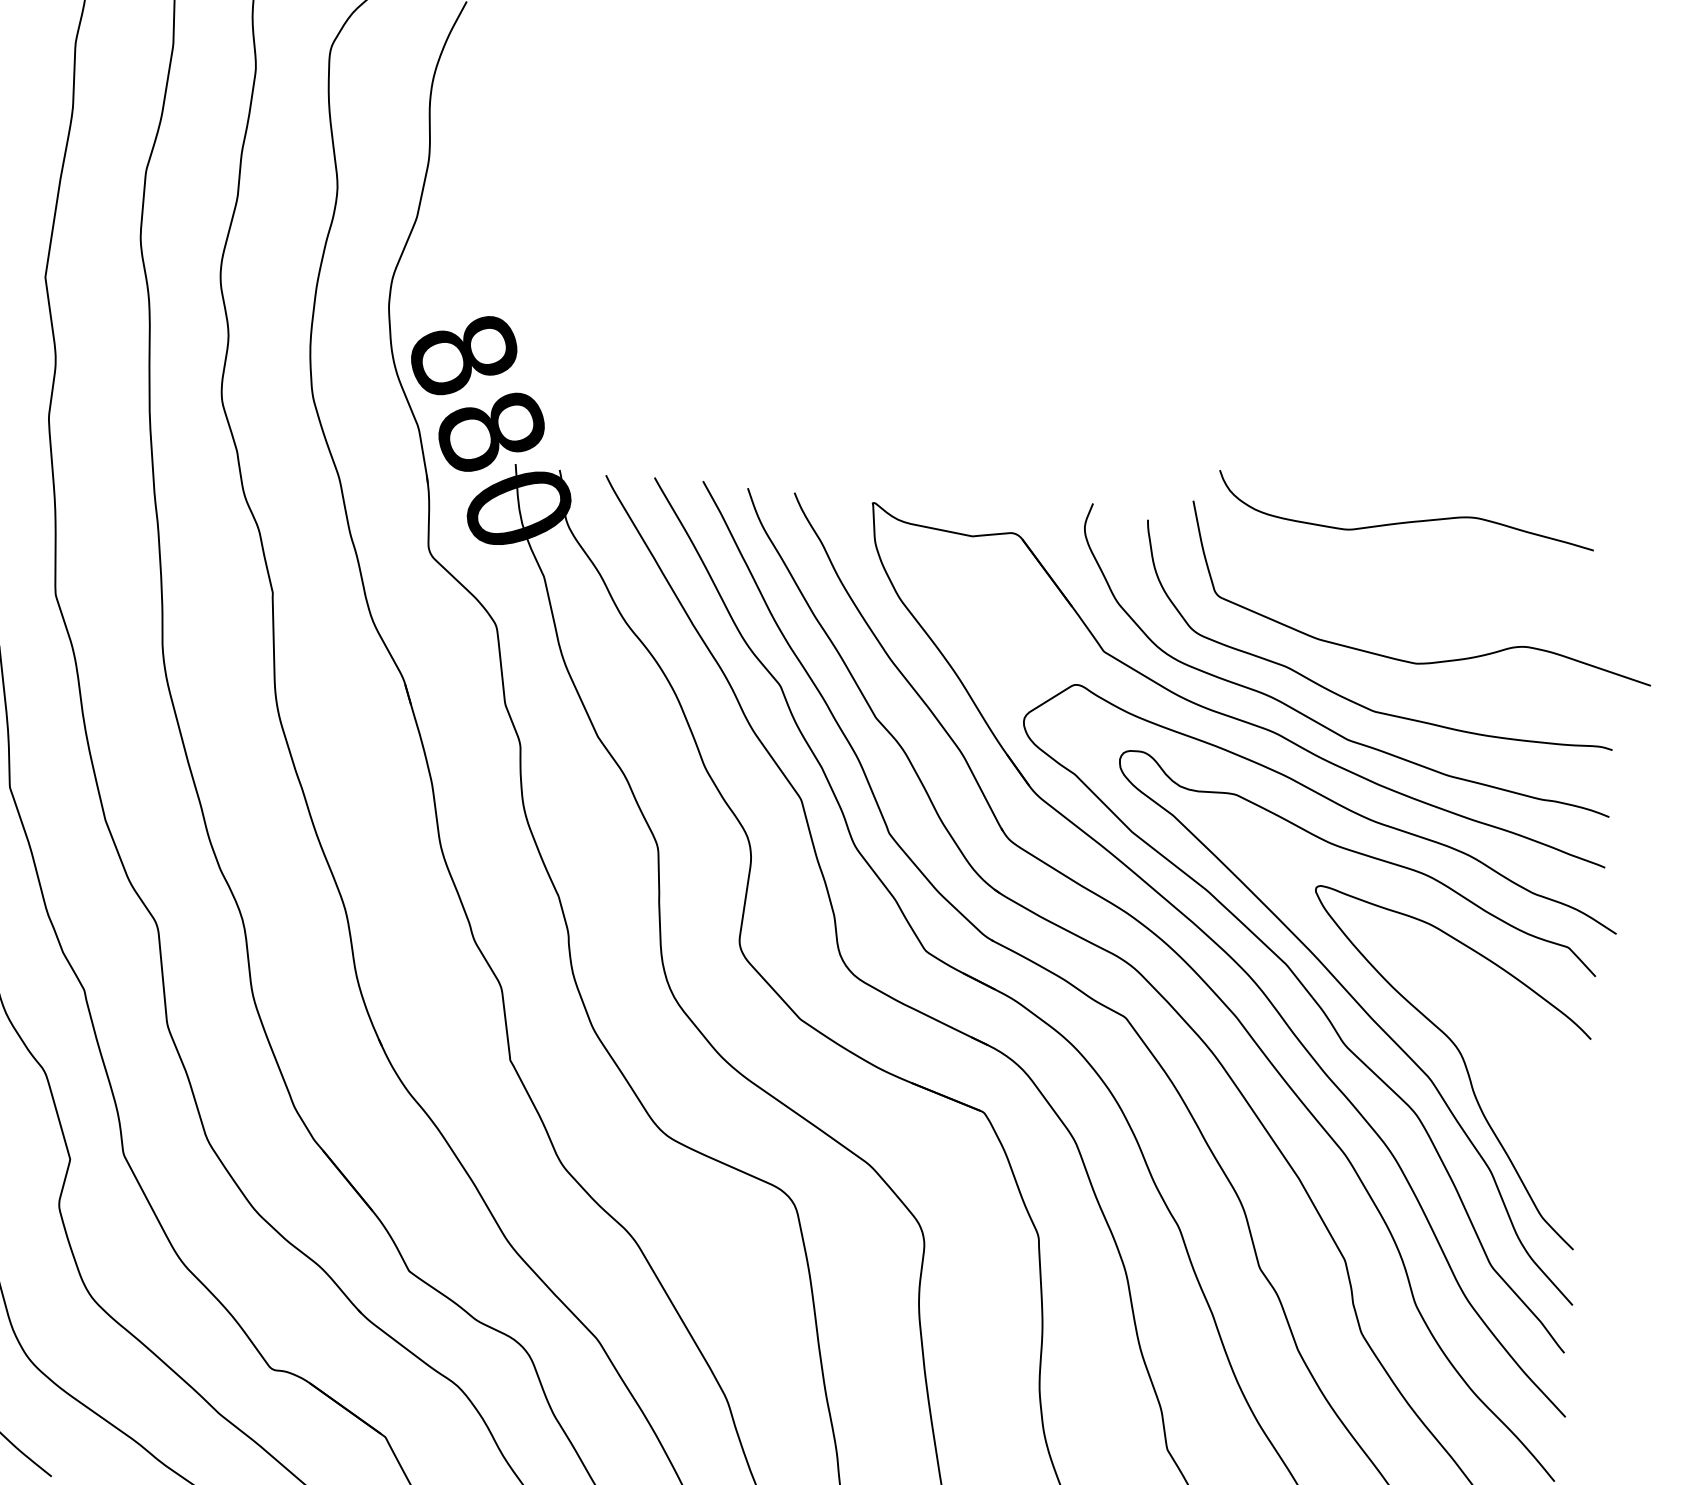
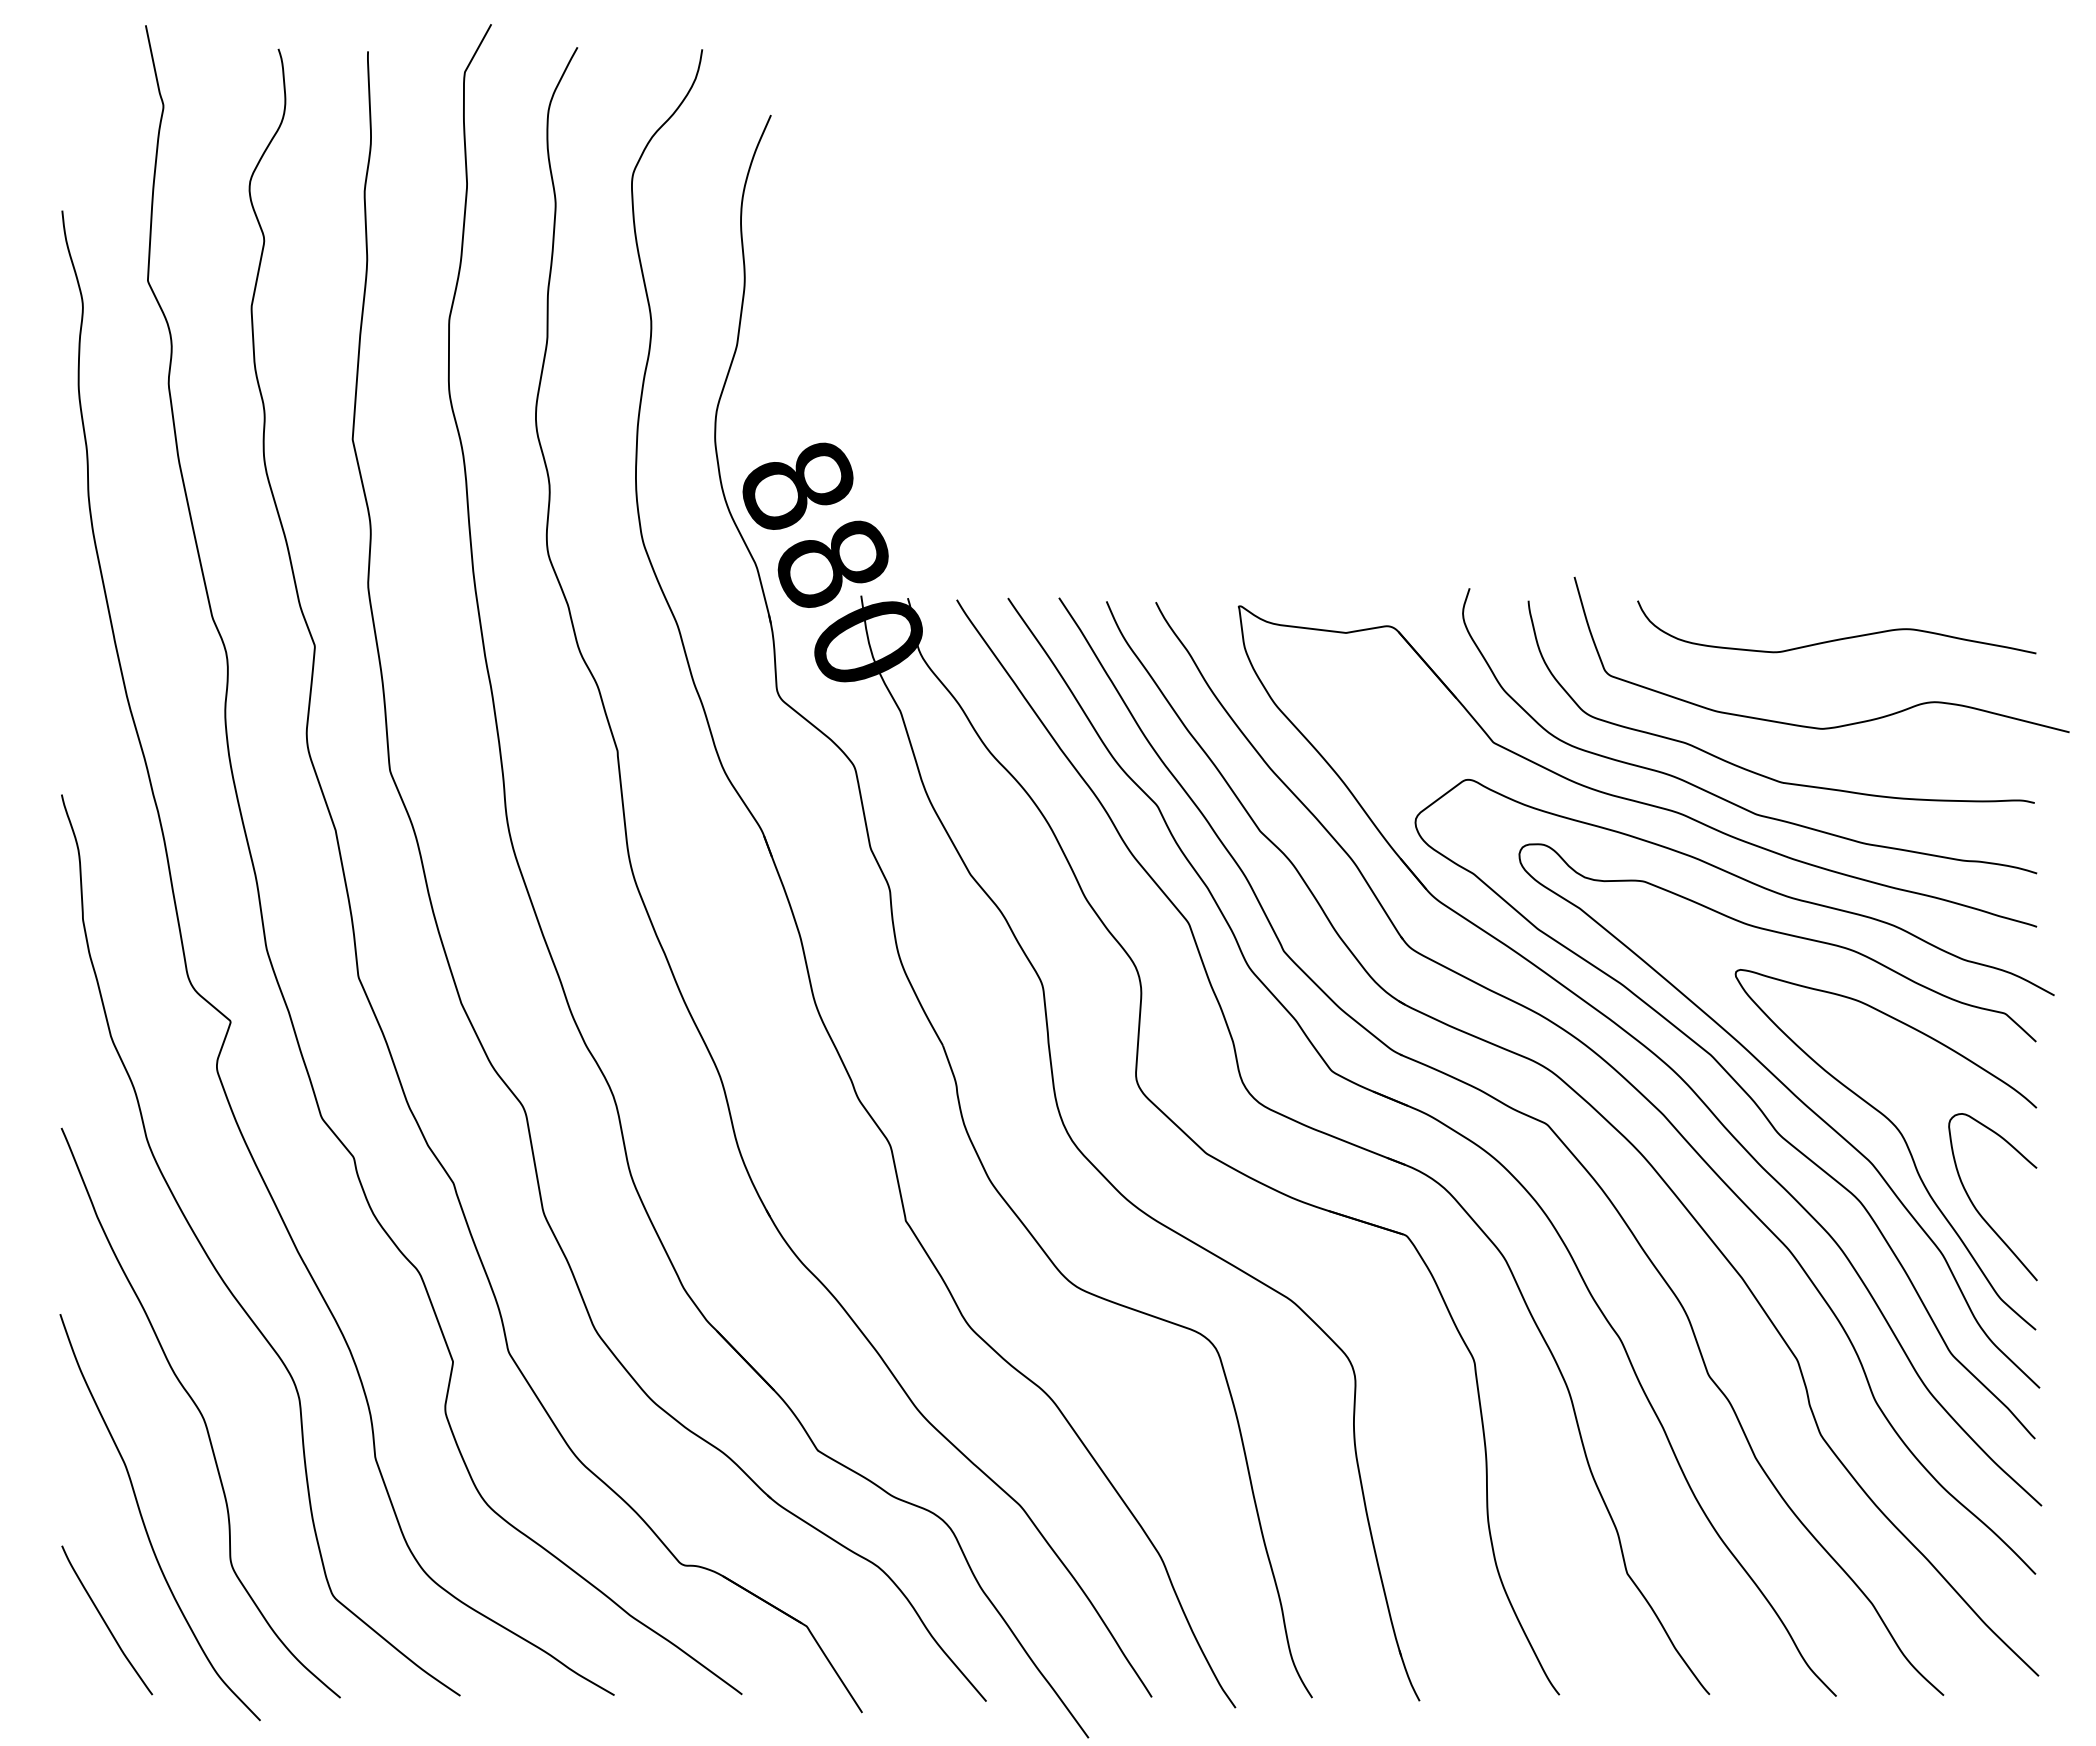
curve: (1407, 521) -> (1838, 638), moved
curve: (1528, 1132) -> (1978, 1210), added

